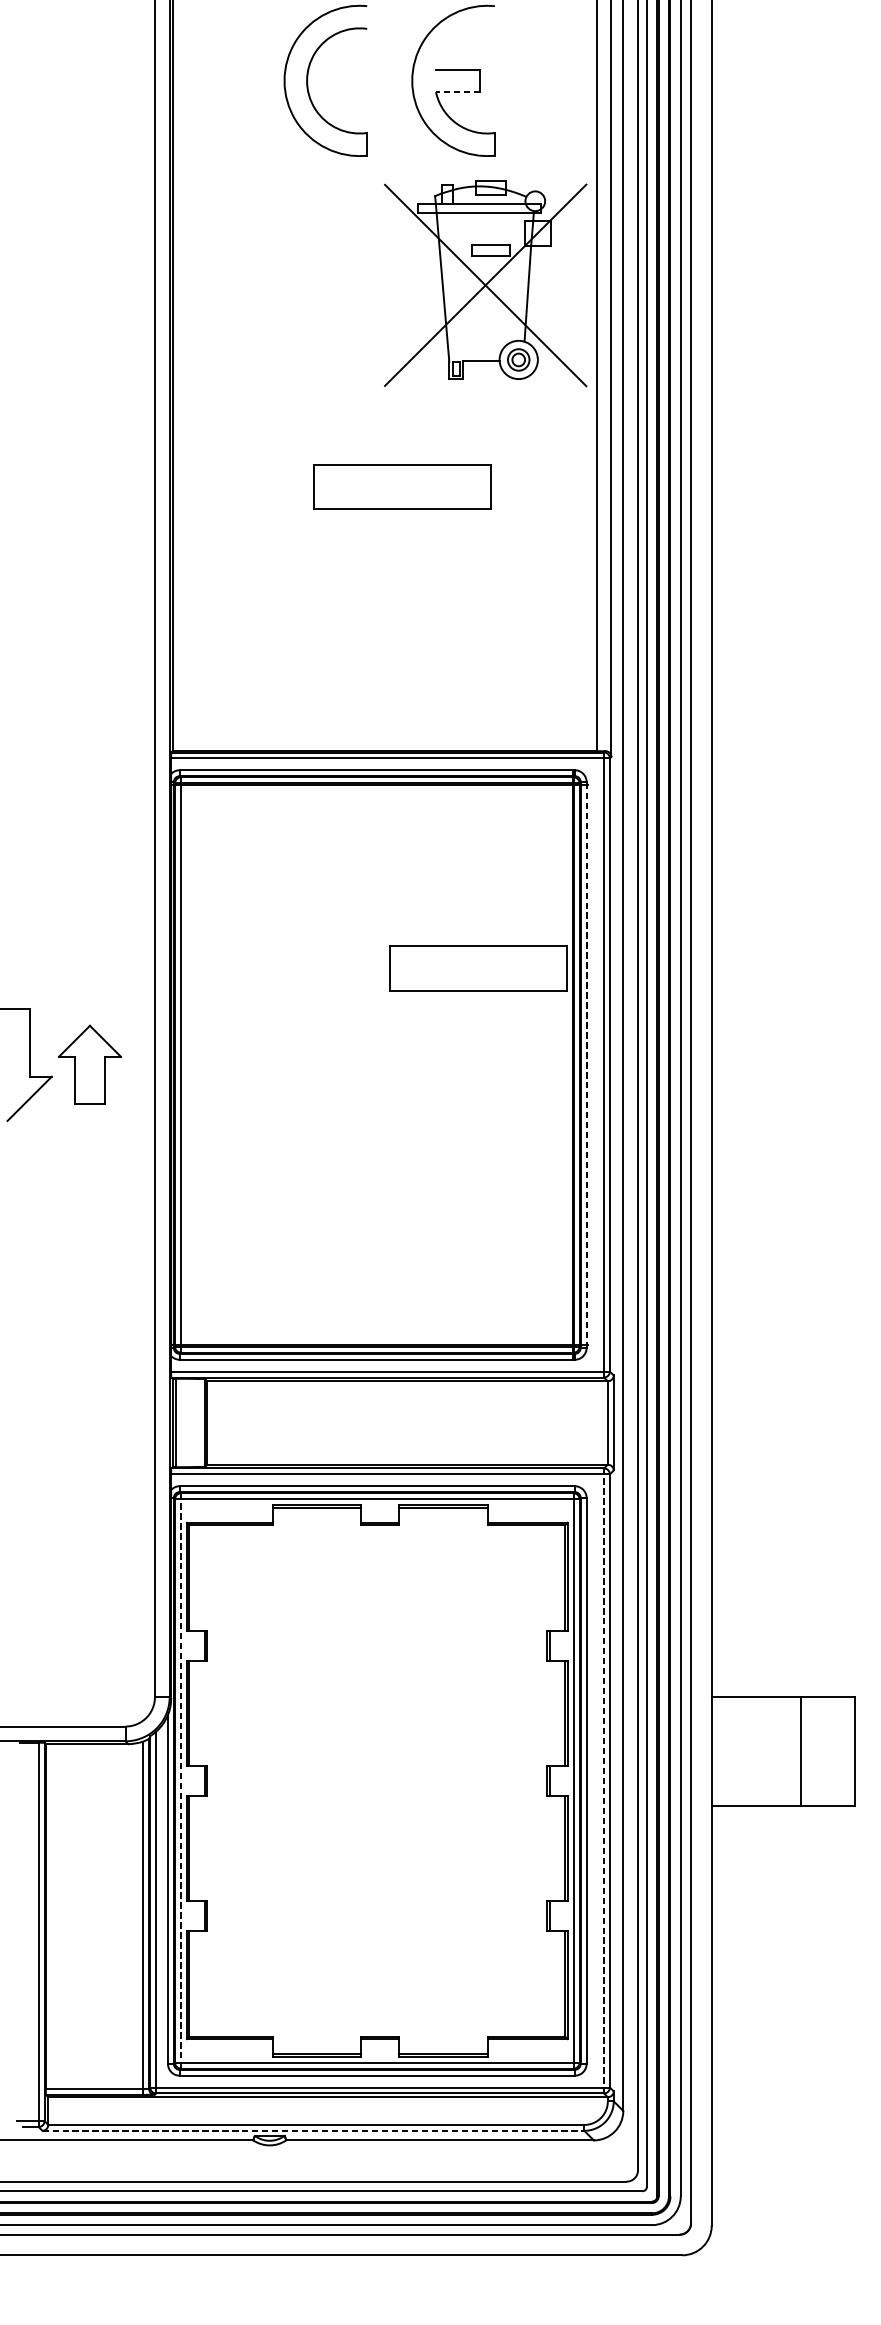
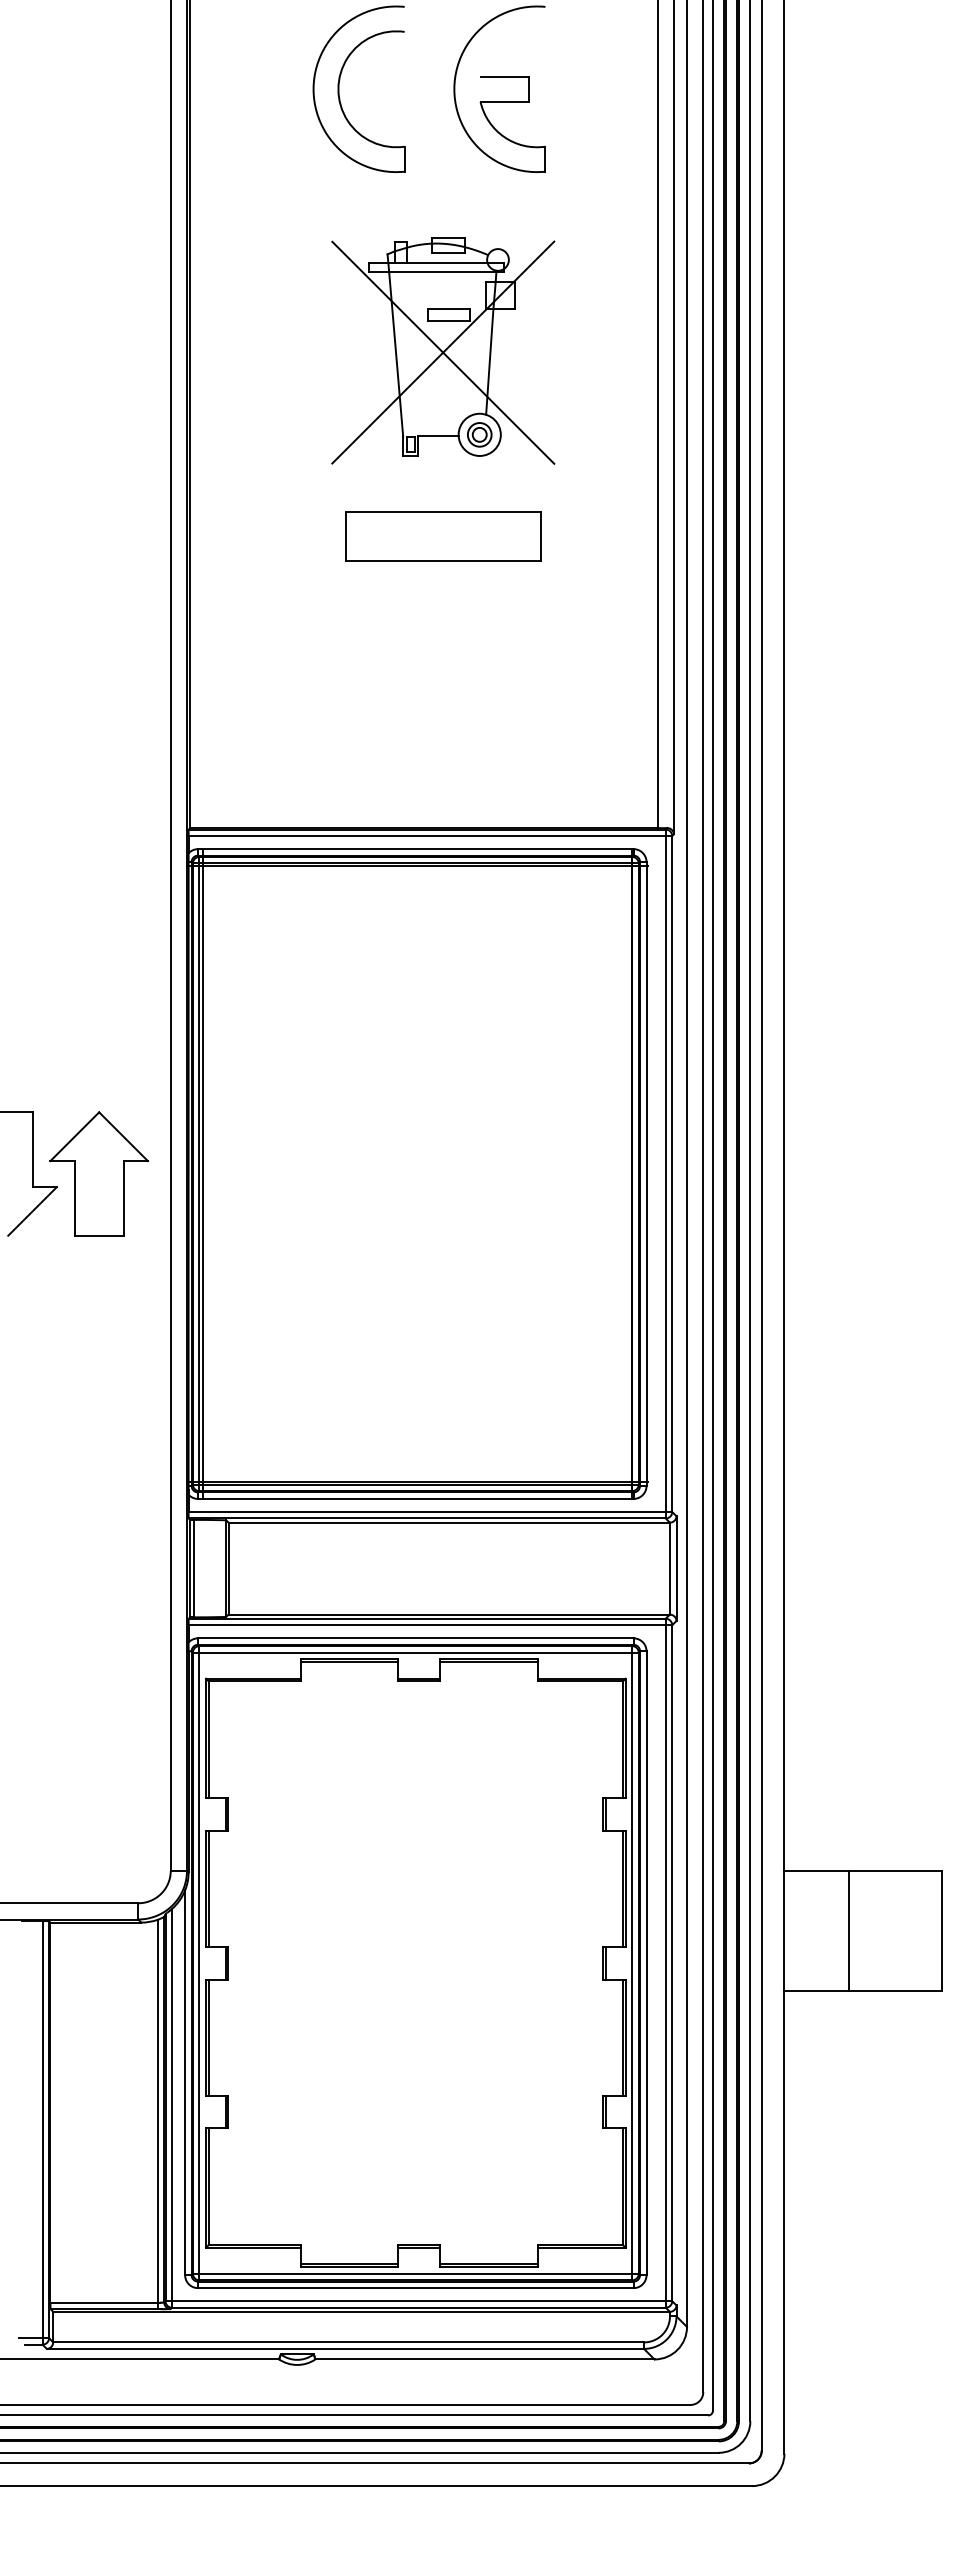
line: (457, 92) -> (504, 101), dashed -> solid
part: (485, 283) -> (443, 350), moved
part: (478, 968) -> (527, 1067), removed
part: (89, 1064) -> (98, 1173), size x1.43
line: (184, 1064) -> (203, 1173), added
line: (586, 1065) -> (646, 1174), dashed -> solid
line: (800, 1751) -> (849, 1930), moved
line: (181, 1781) -> (199, 1963), dashed -> solid
line: (603, 1781) -> (665, 1963), dashed -> solid
line: (313, 2130) -> (345, 2348), dashed -> solid

